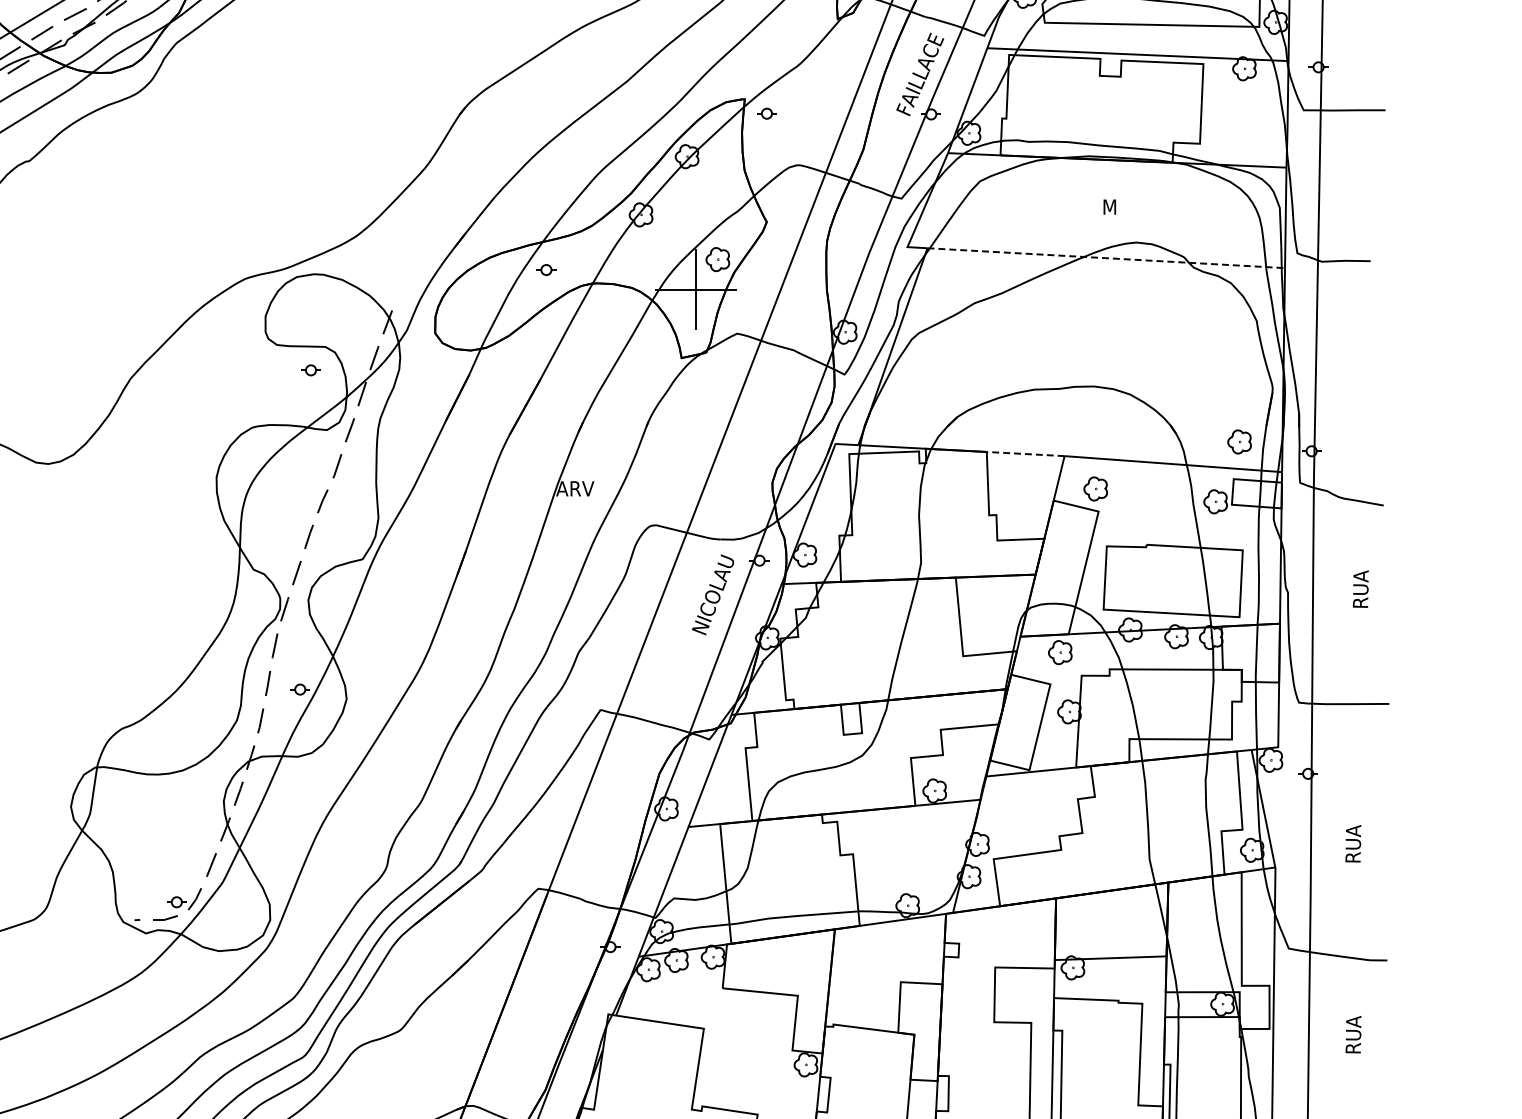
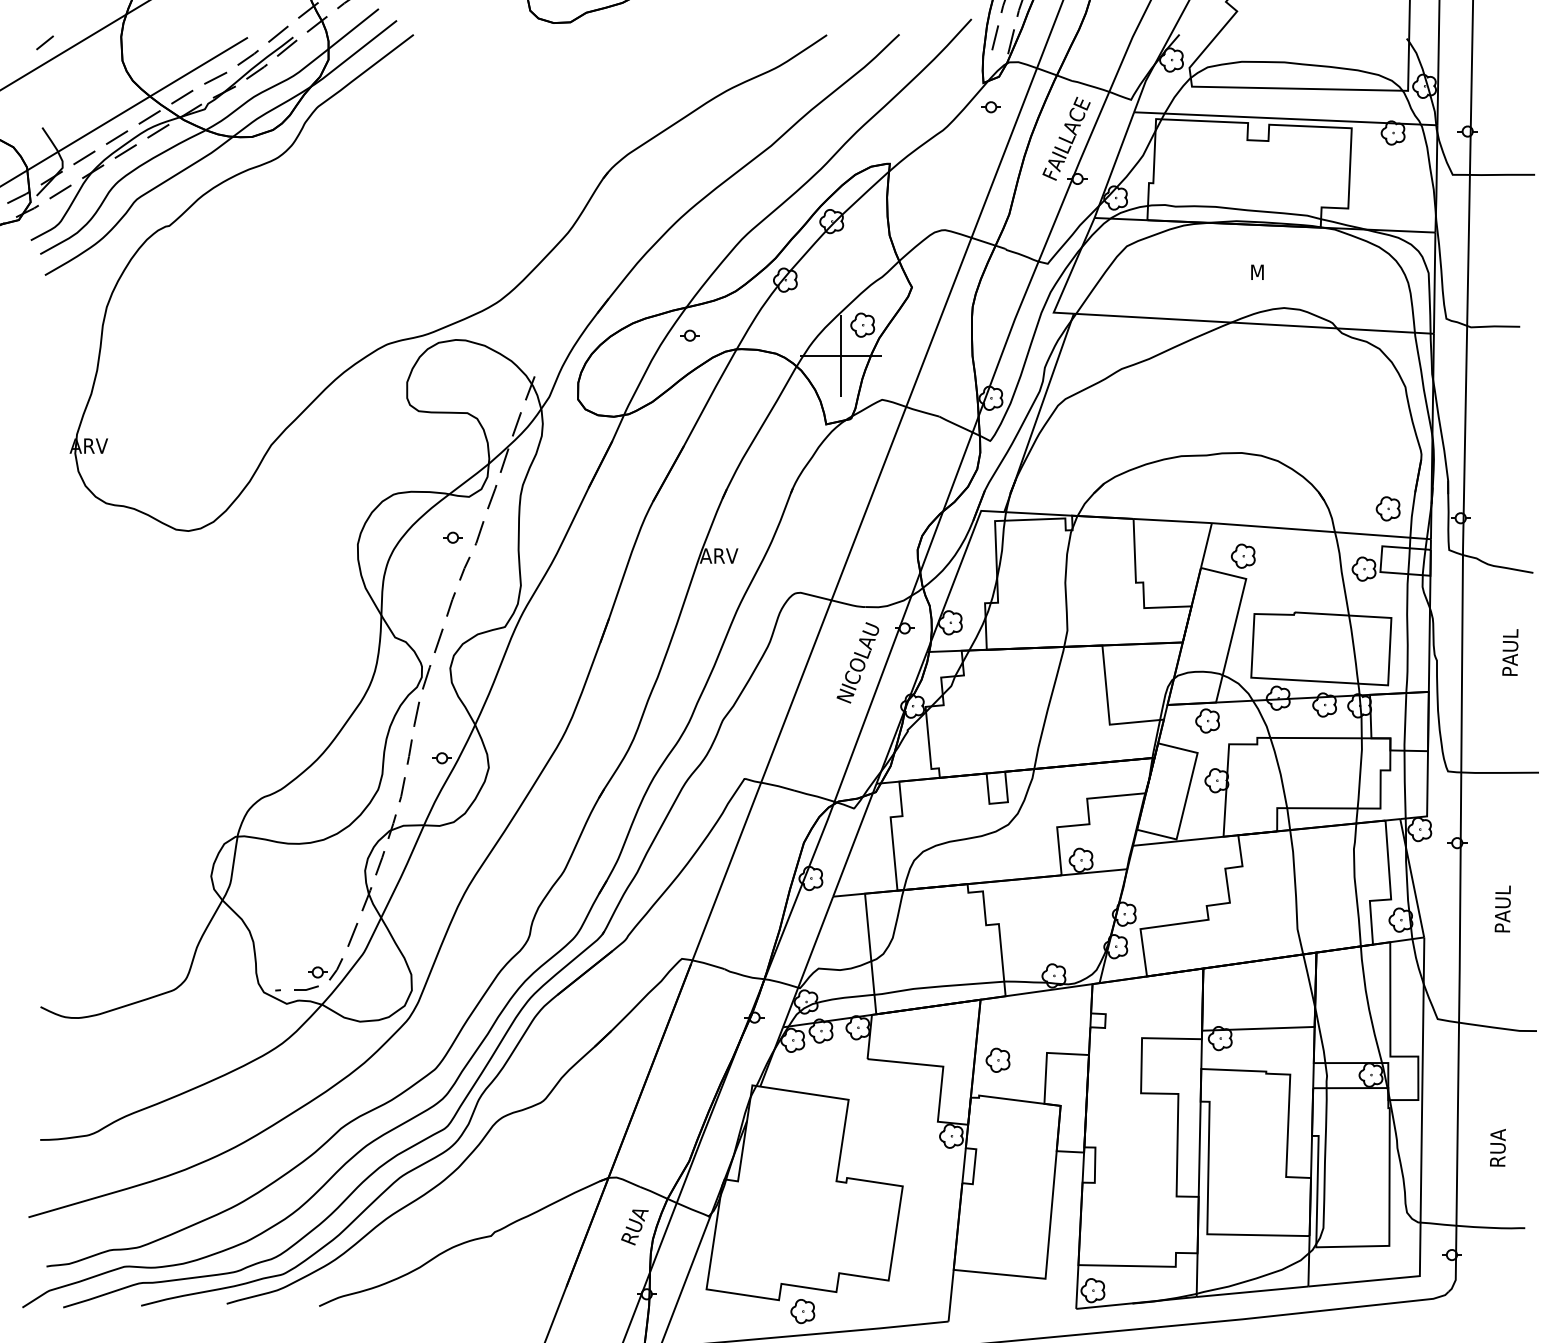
part: (766, 113) -> (990, 107), moved
line: (1106, 257) -> (1254, 323), dashed -> solid
part: (310, 370) -> (452, 537), moved
line: (1025, 454) -> (1172, 521), dashed -> solid
text: (1361, 583) -> (1510, 651), RUA -> PAUL
text: (1353, 837) -> (1502, 907), RUA -> PAUL
part: (851, 988) -> (997, 1059), added
text: (1353, 1034) -> (1497, 1147), moved

